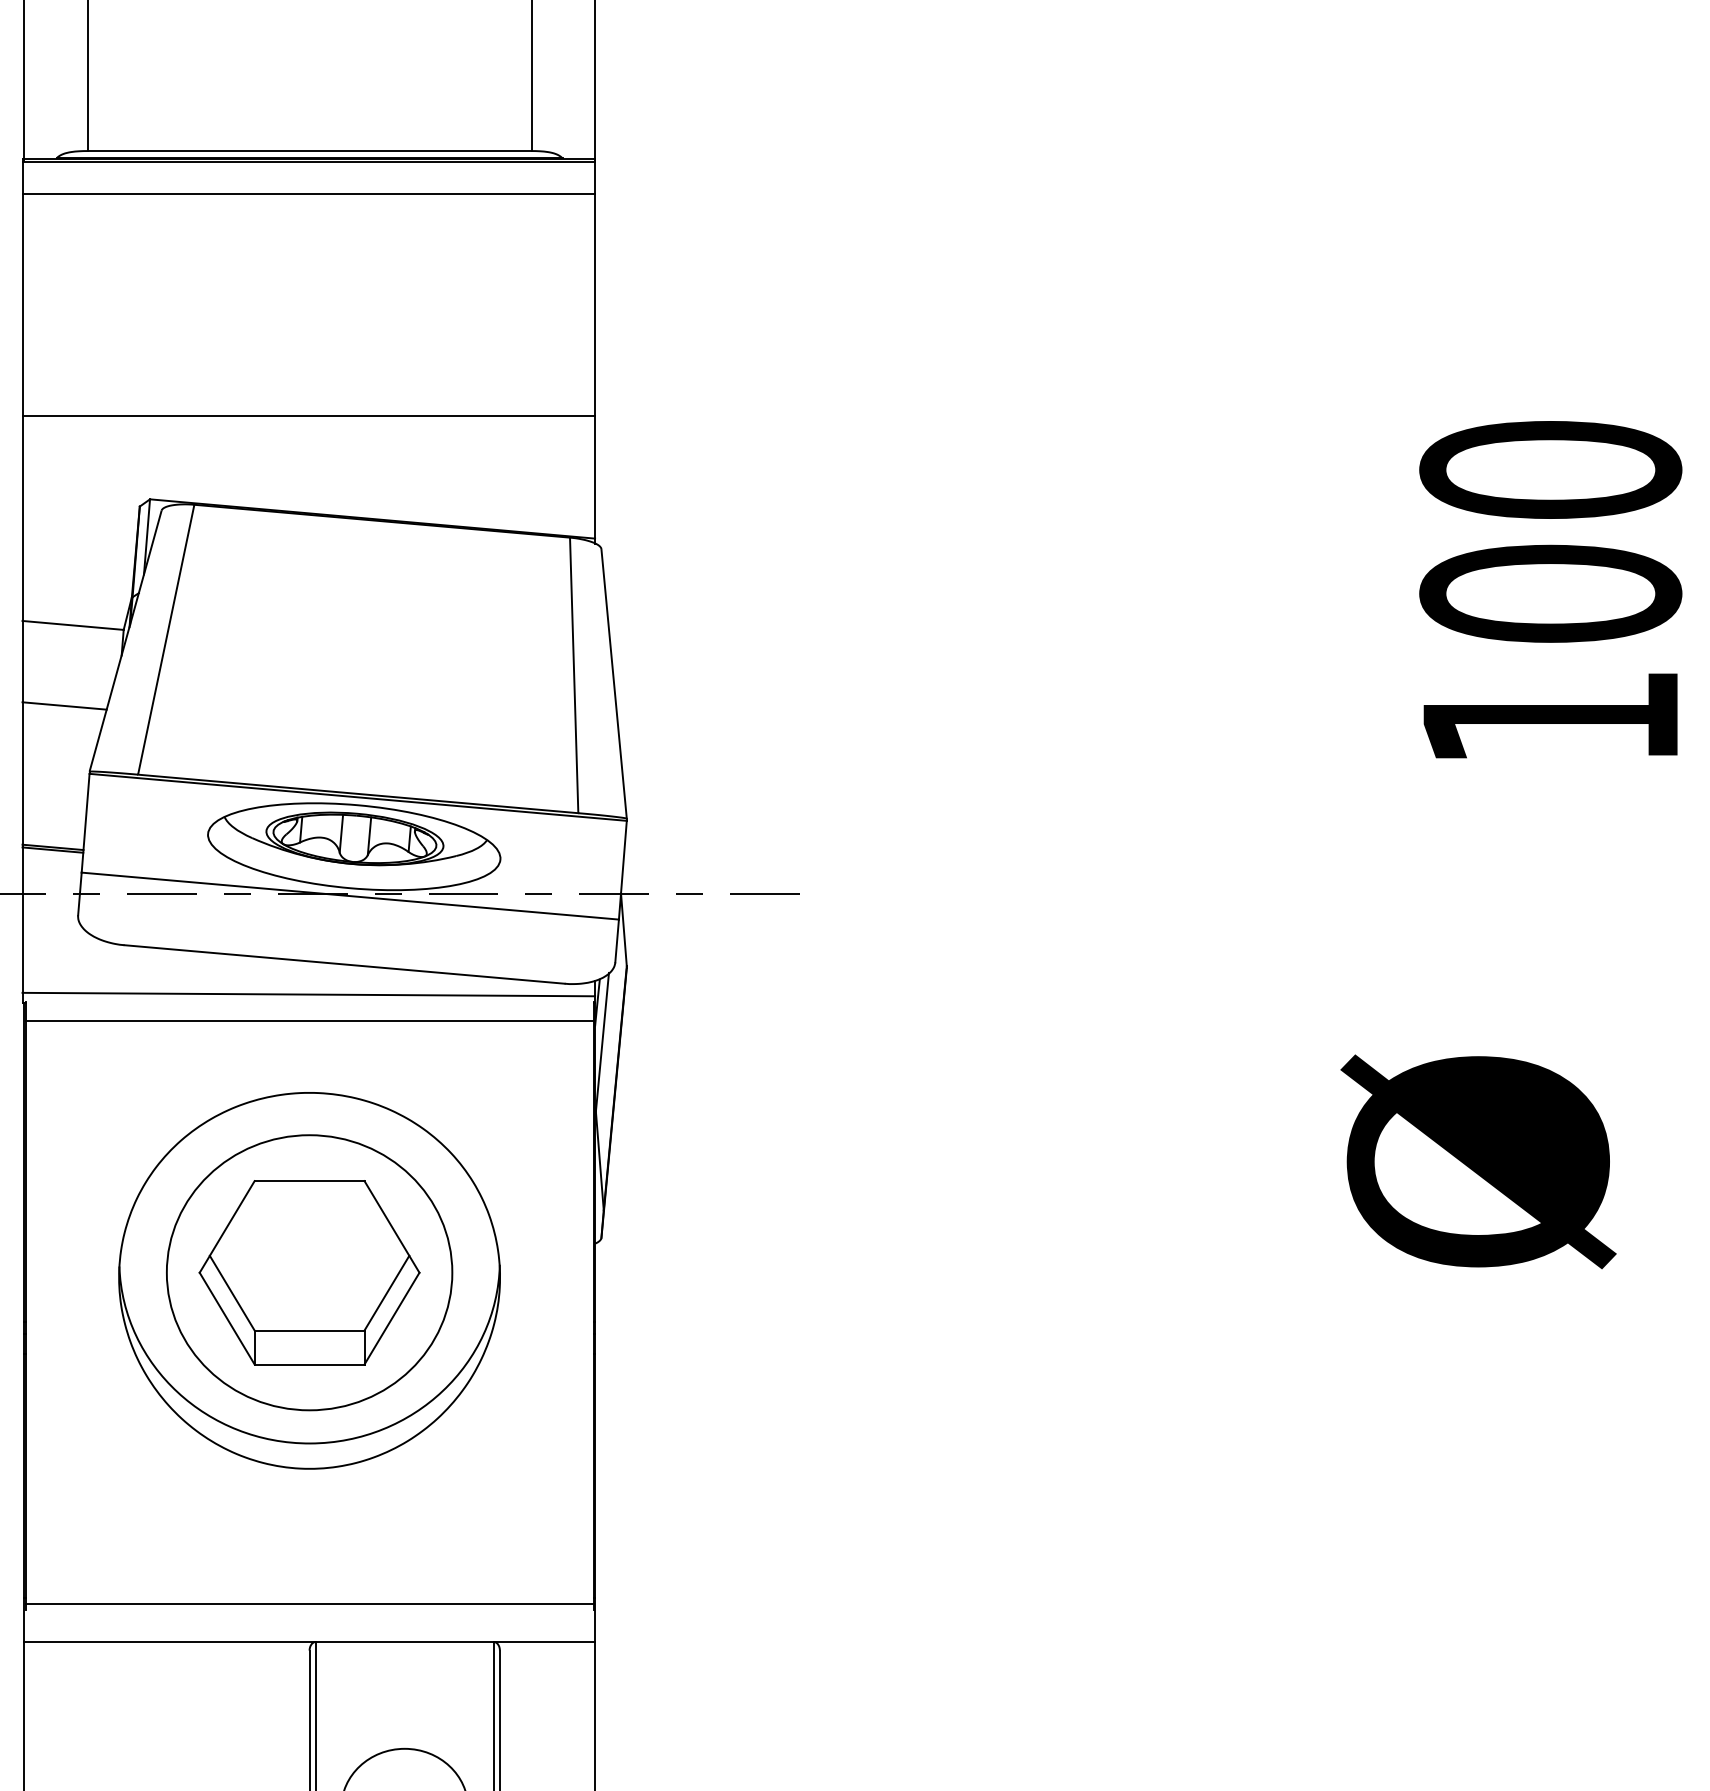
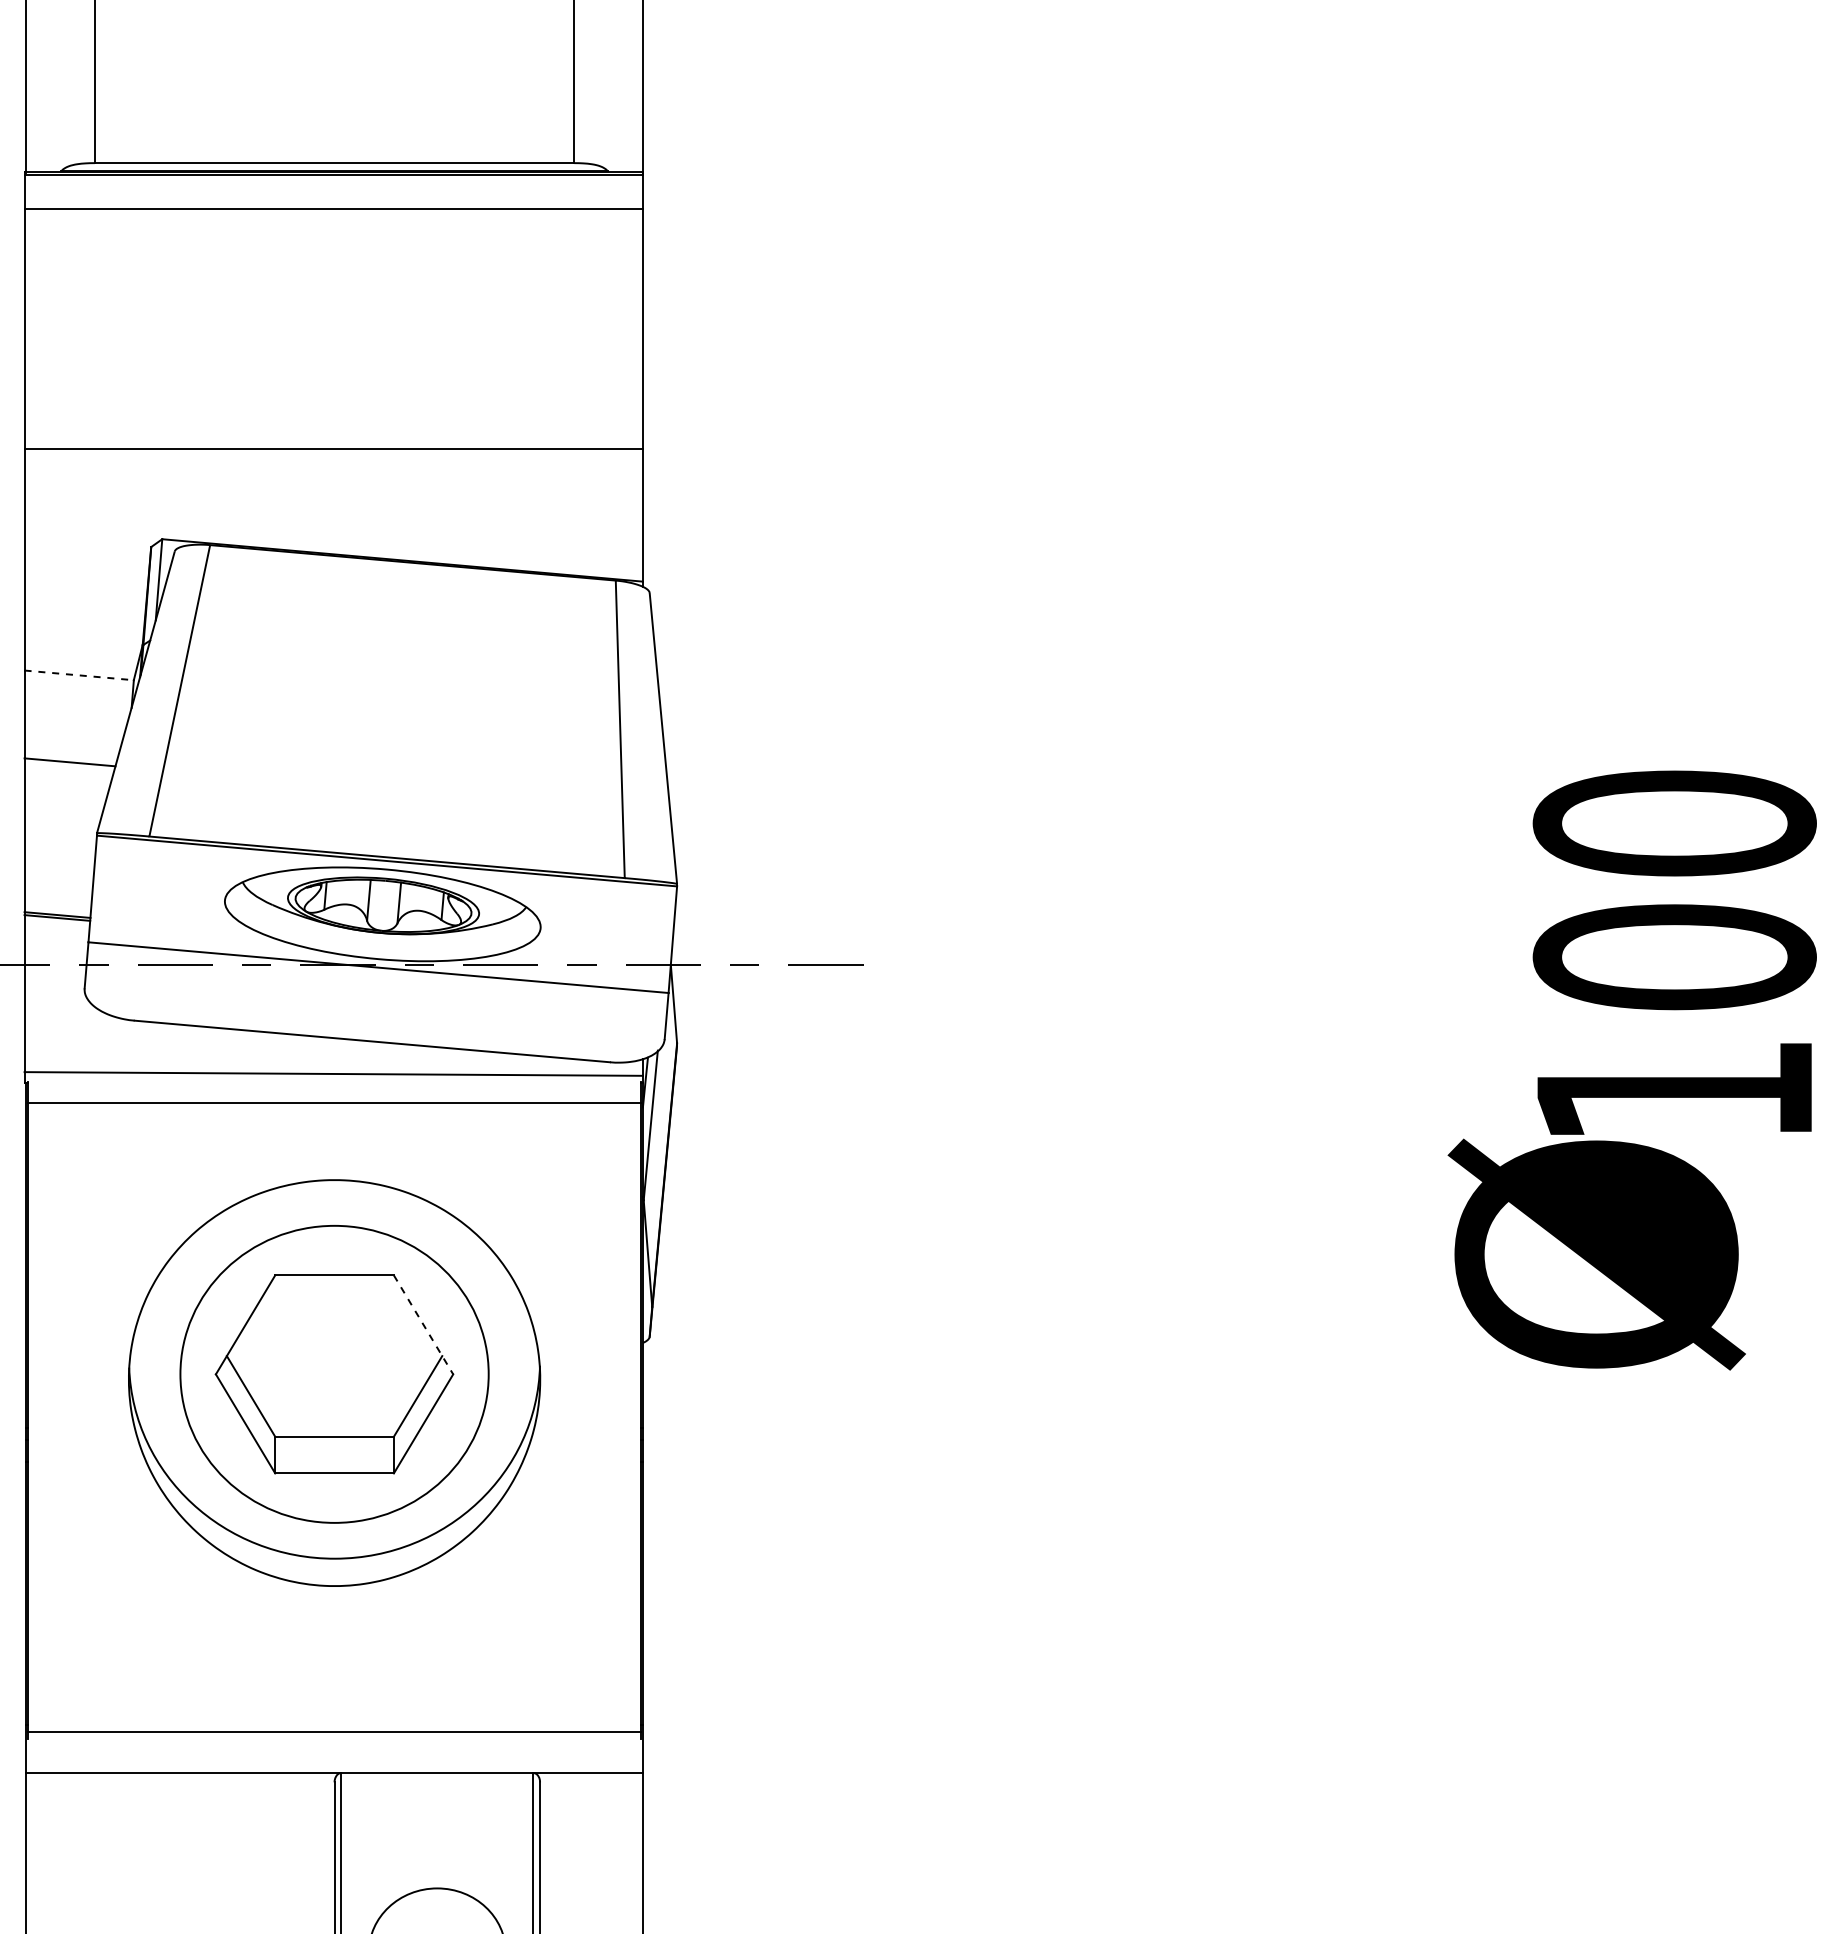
text: (1550, 589) -> (1674, 952), moved
line: (73, 625) -> (79, 675), solid -> dashed
line: (391, 1226) -> (423, 1324), solid -> dashed

